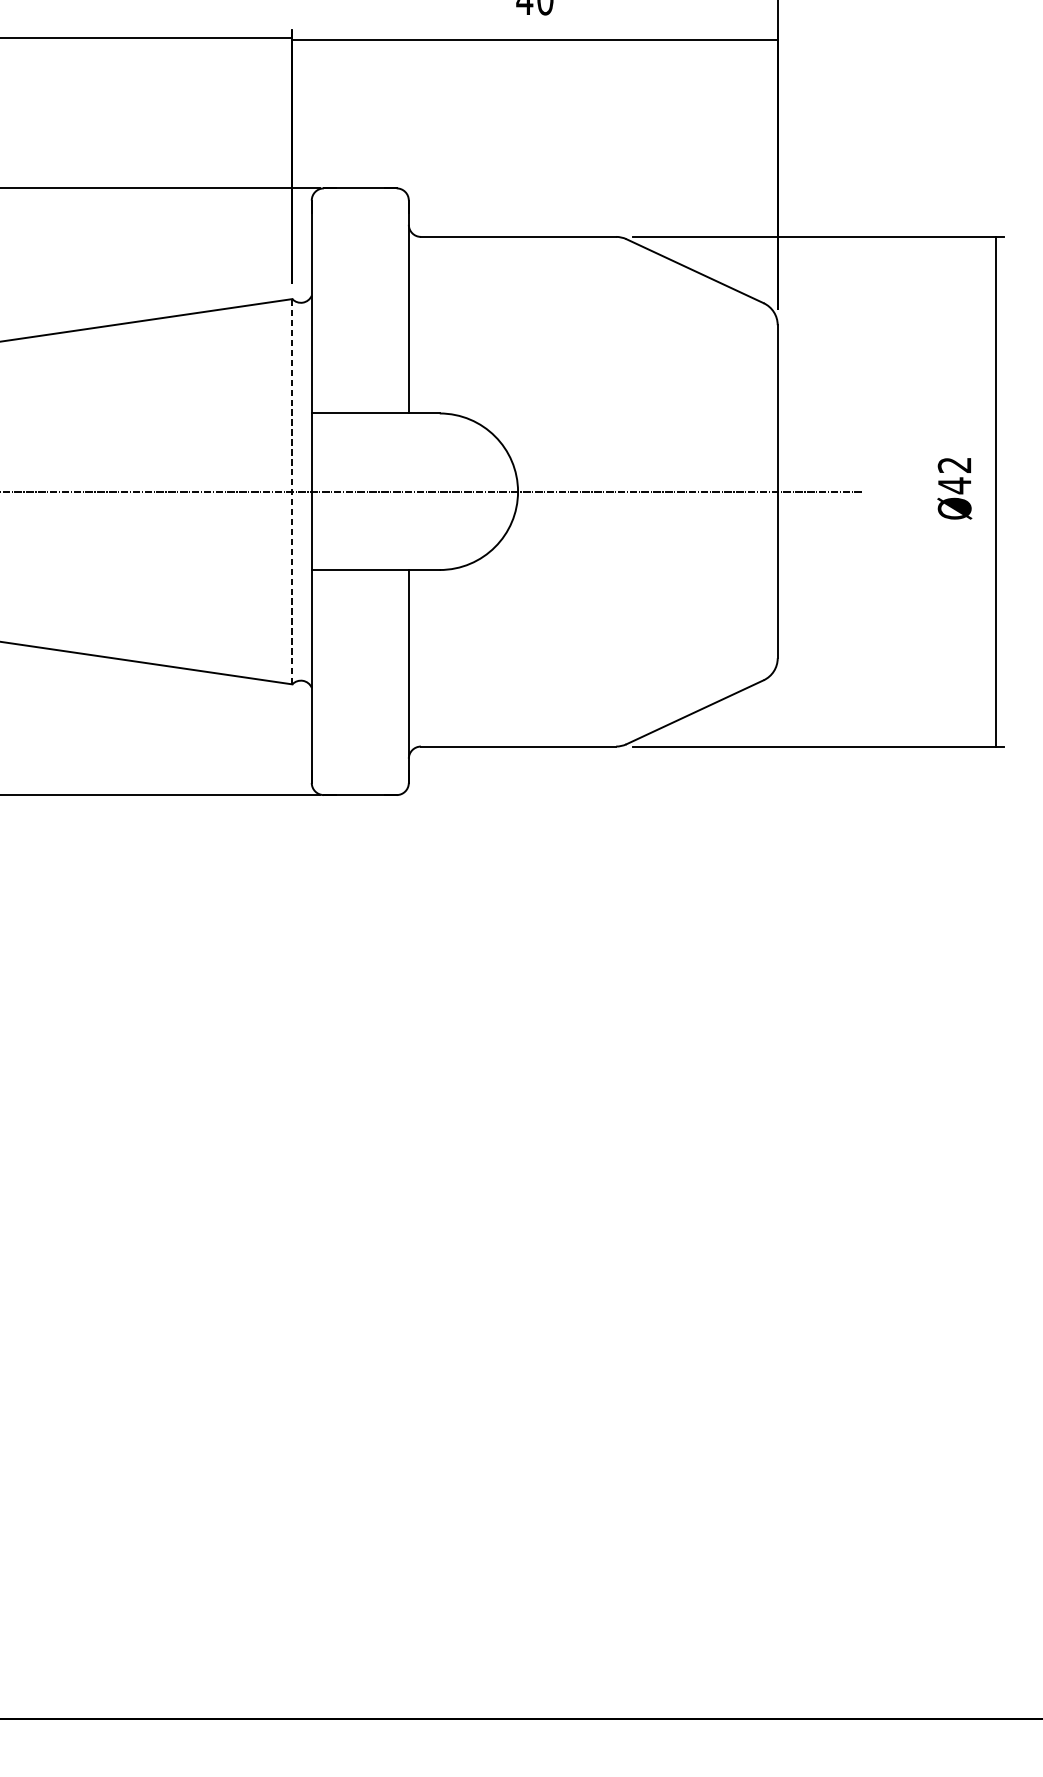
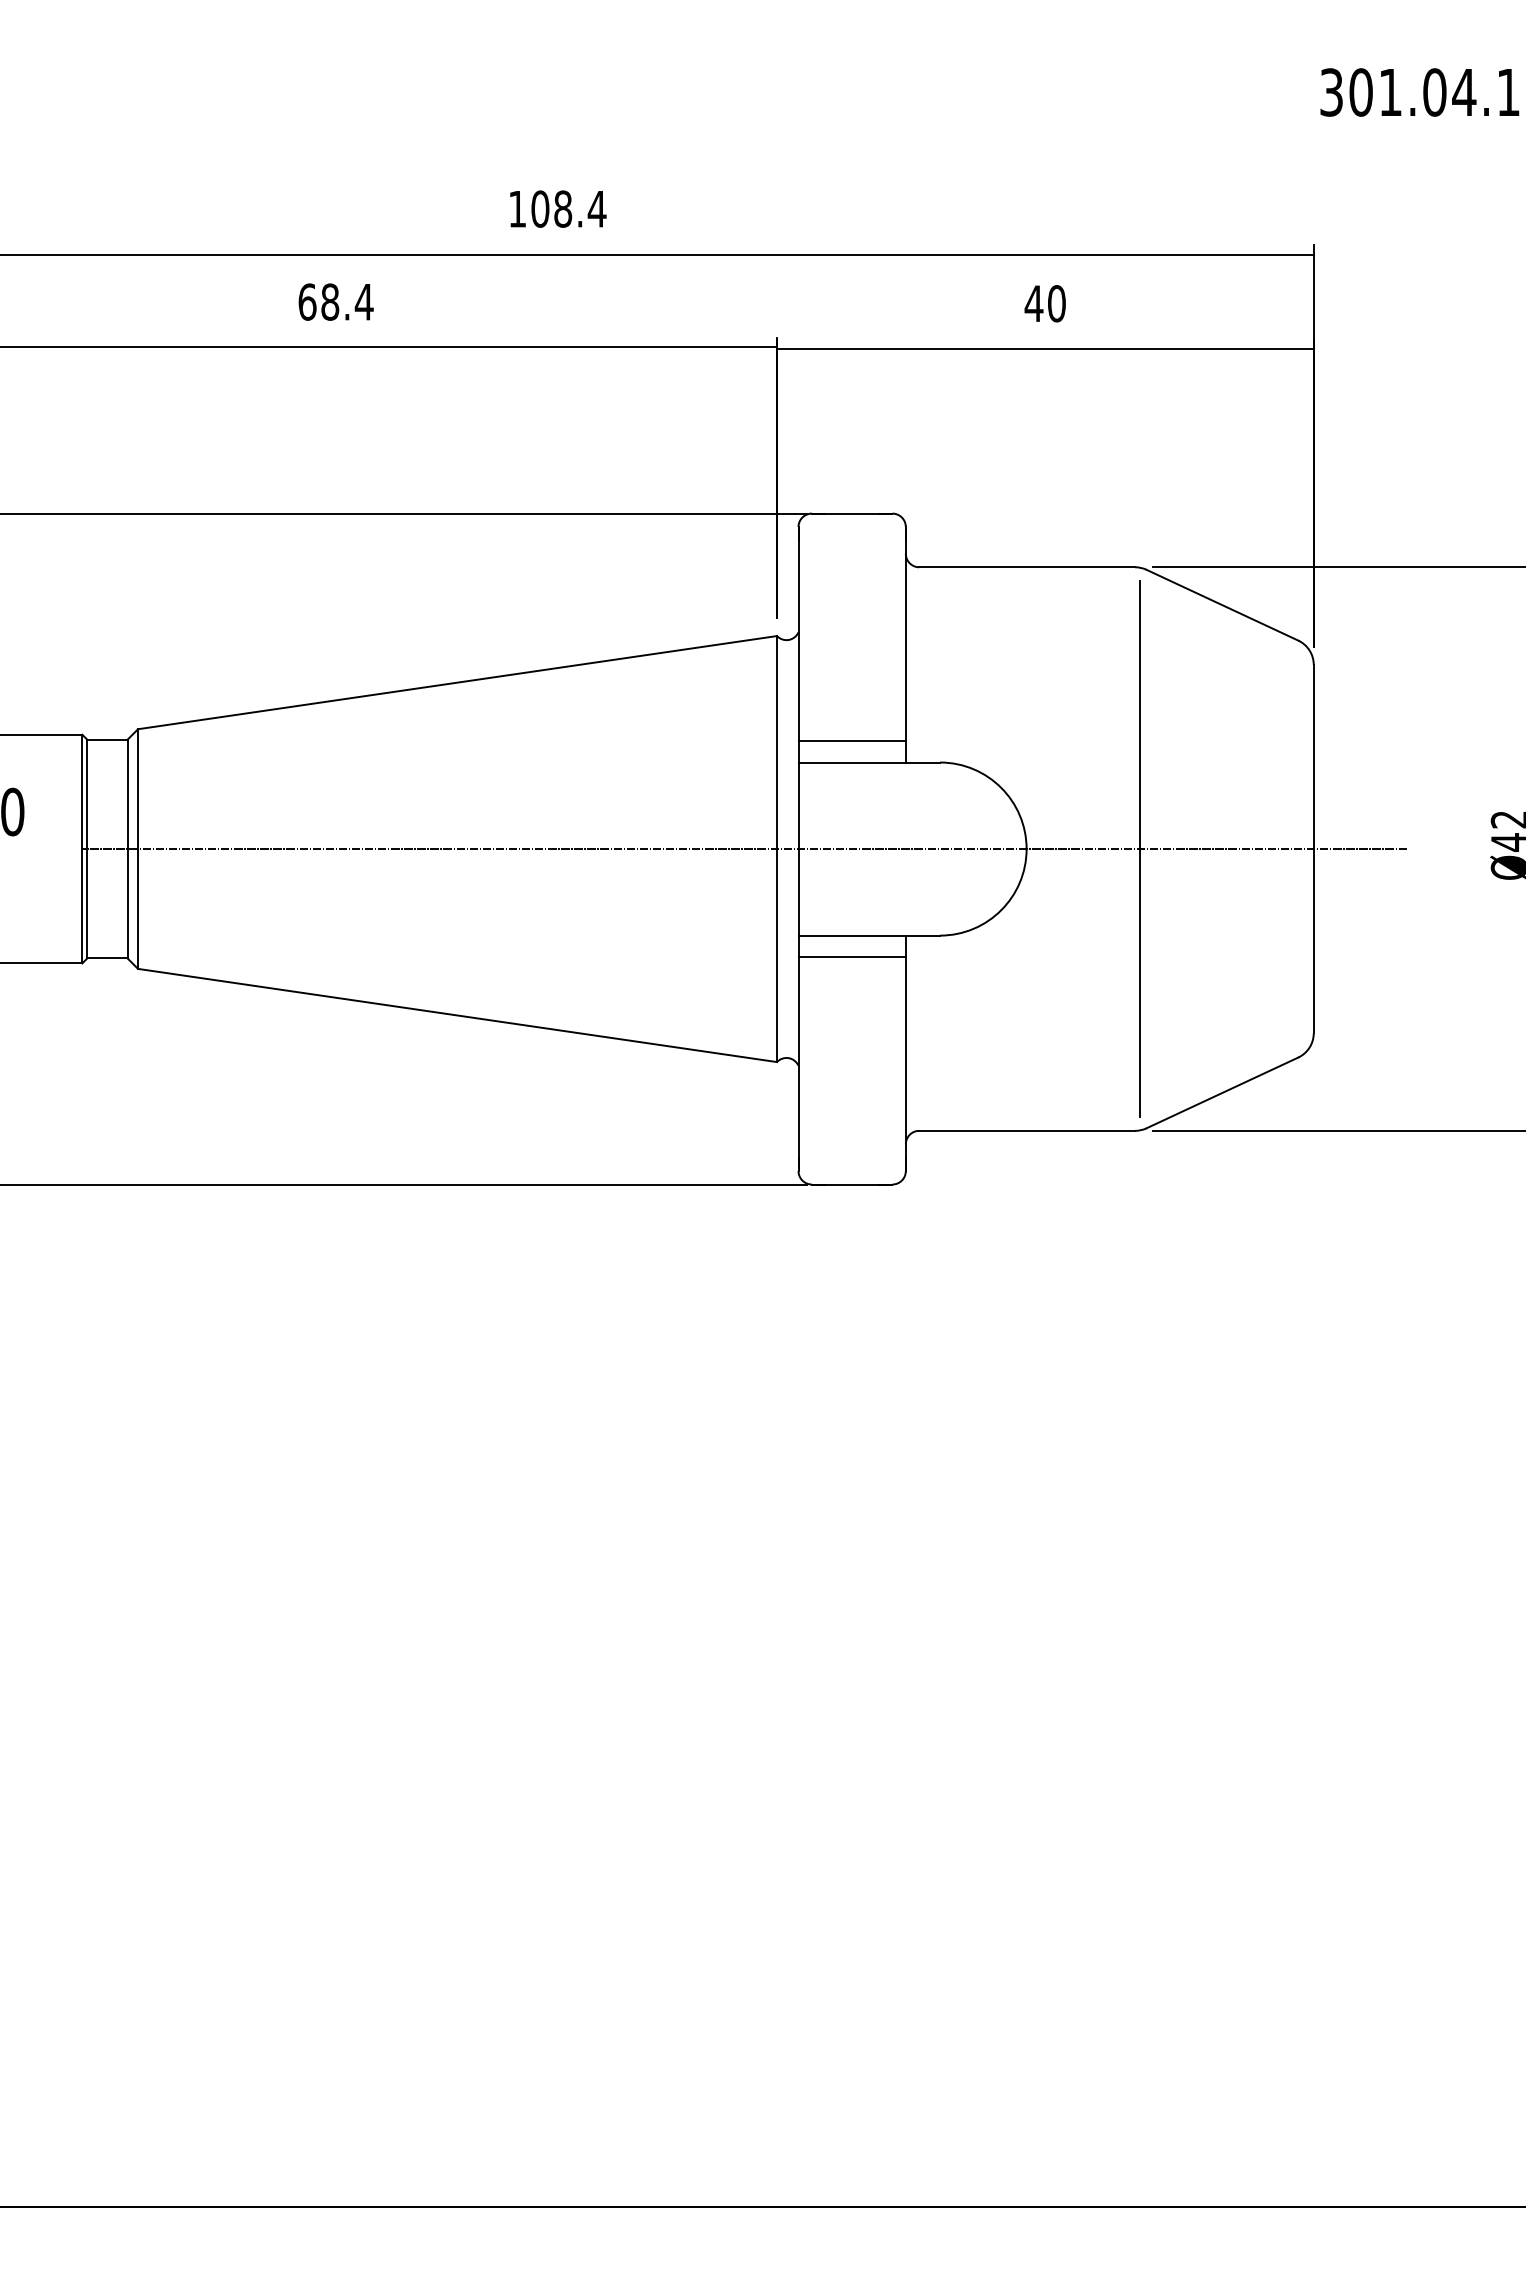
line: (359, 394) -> (851, 741), added
line: (292, 491) -> (777, 848), dashed -> solid
line: (620, 491) -> (1139, 848), added
line: (359, 589) -> (851, 957), added

